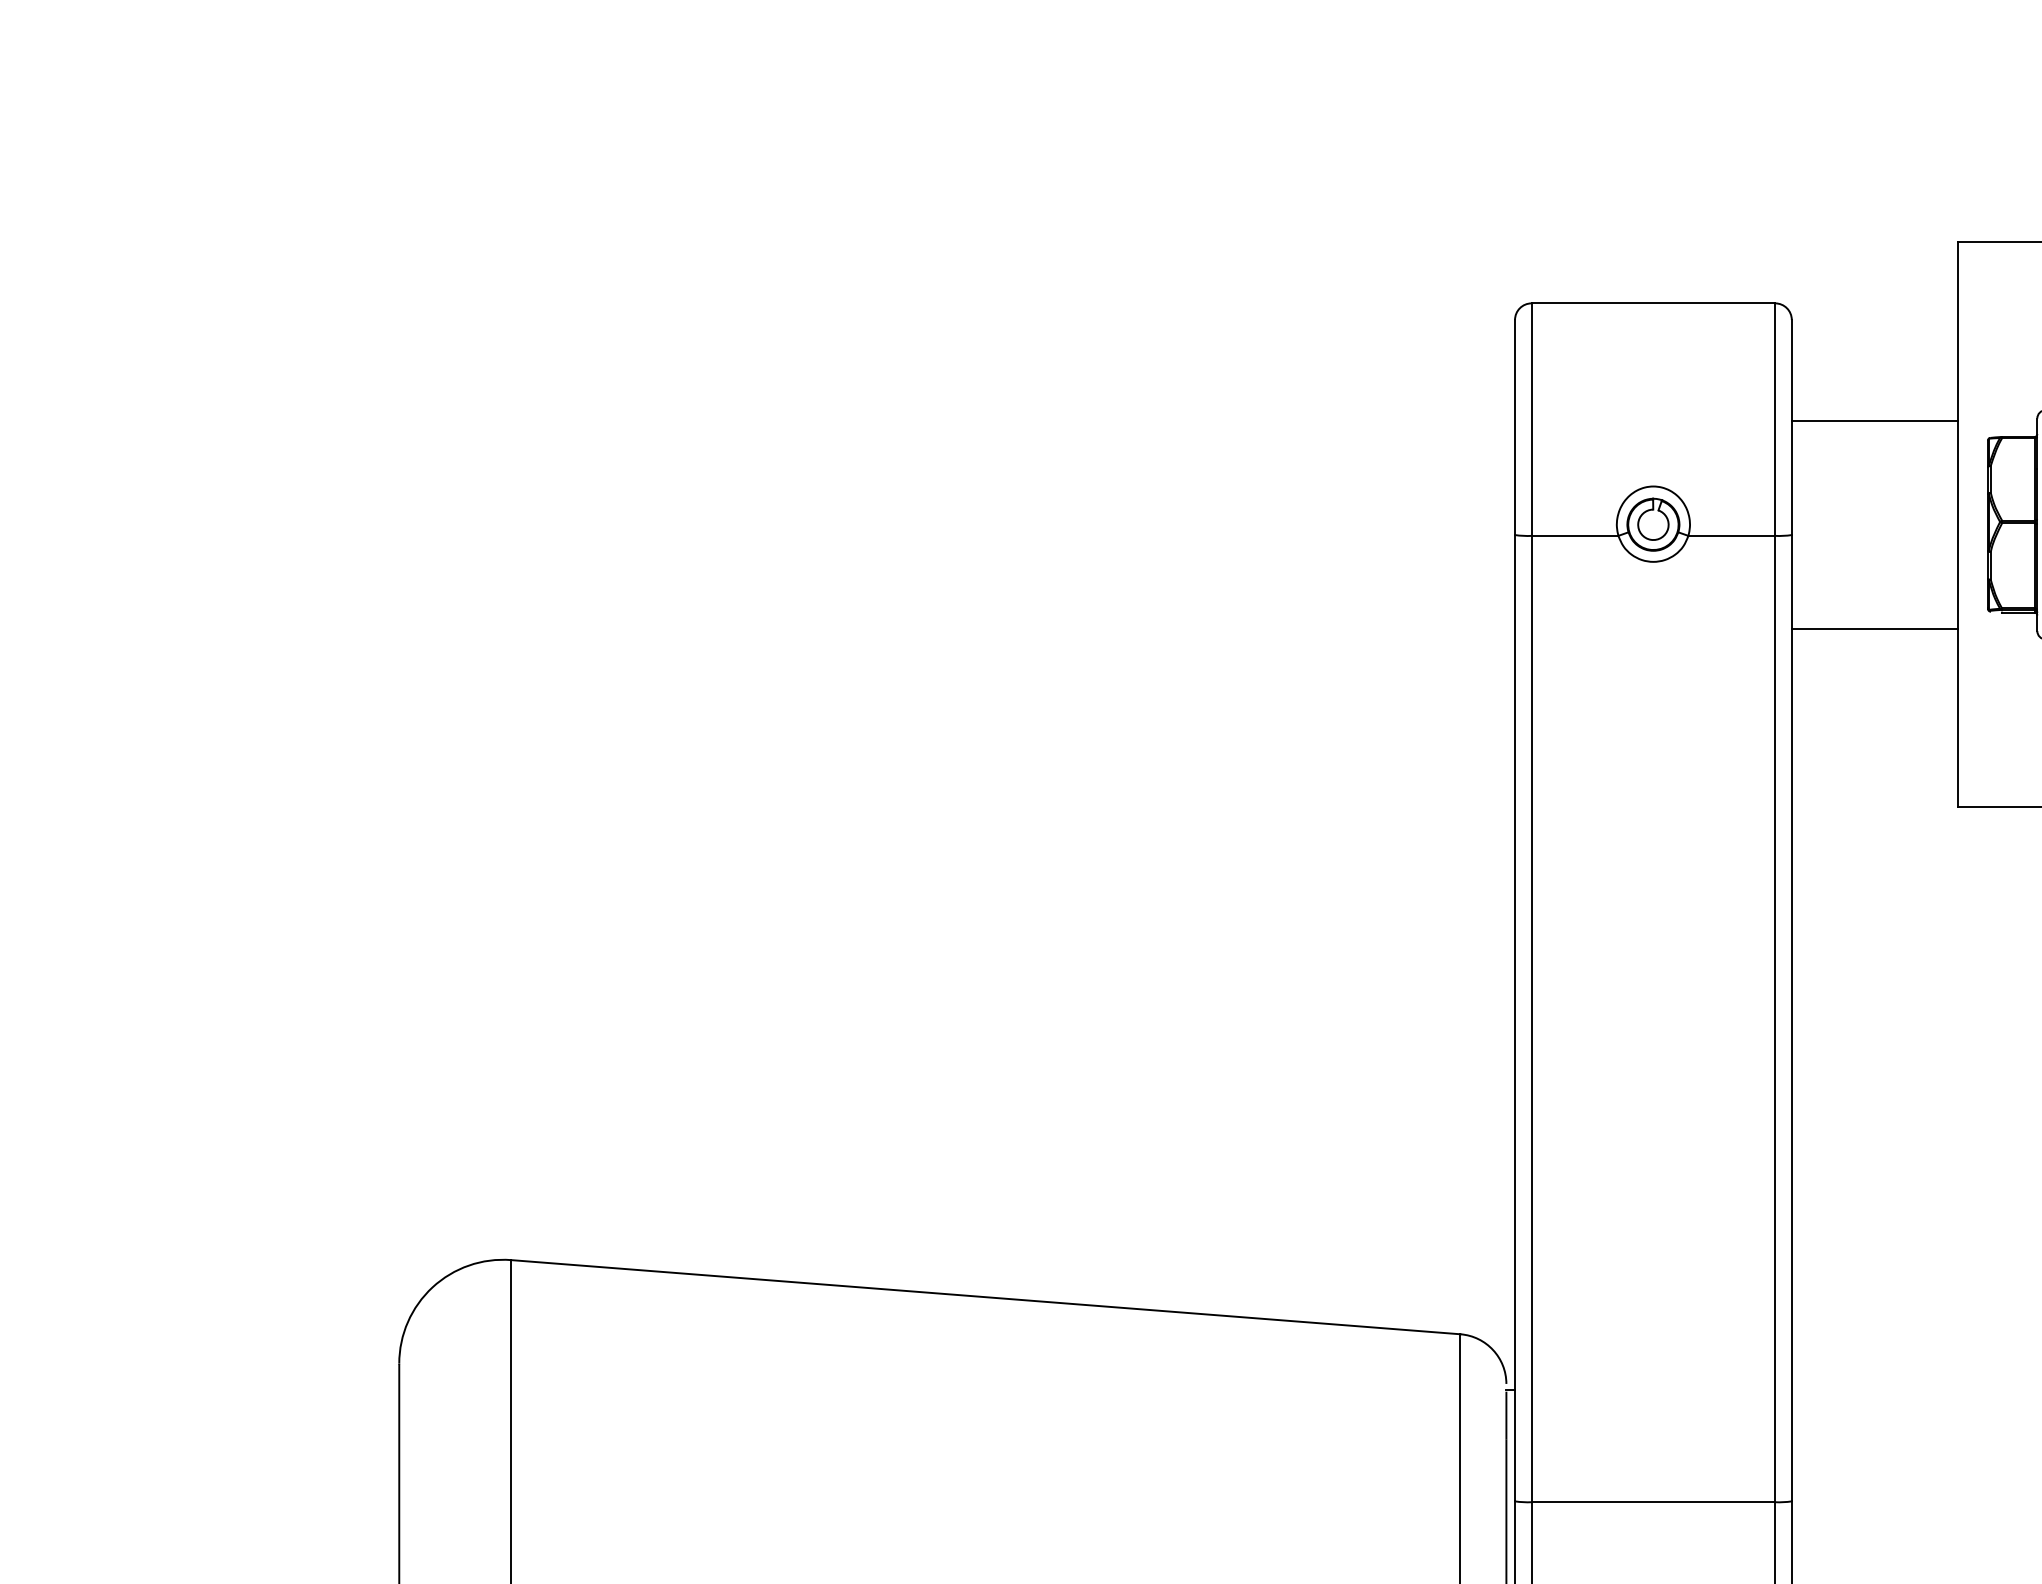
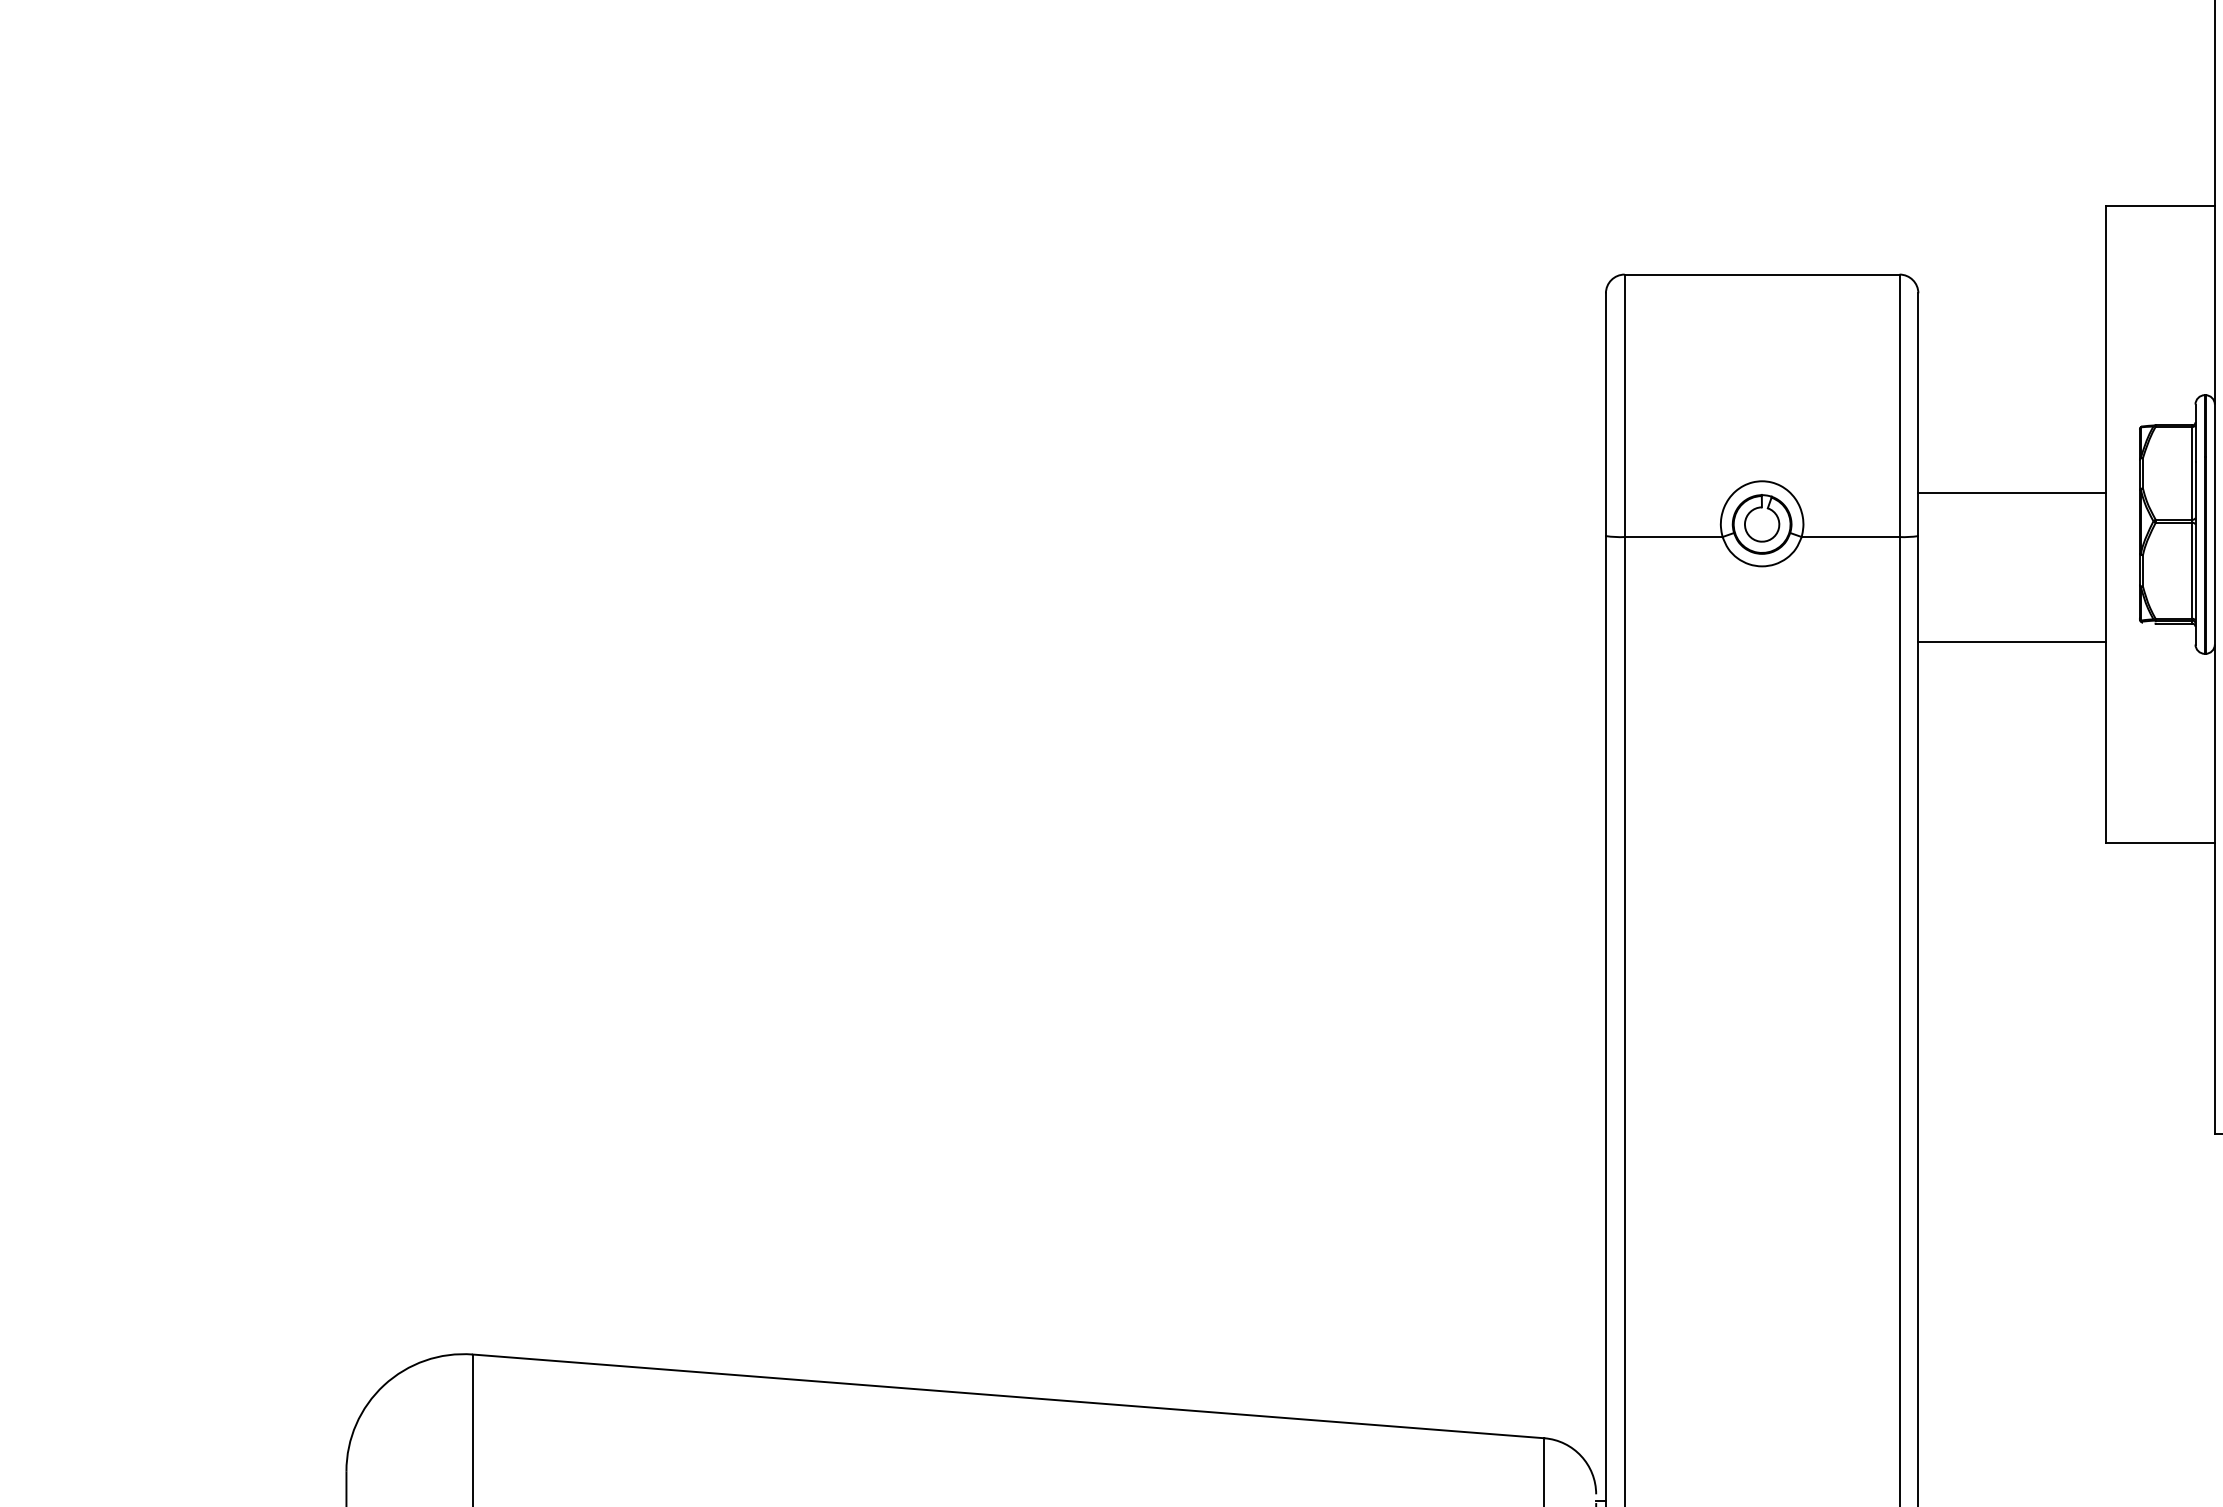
line: (1874, 421) -> (2011, 493), moved

